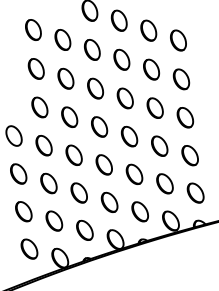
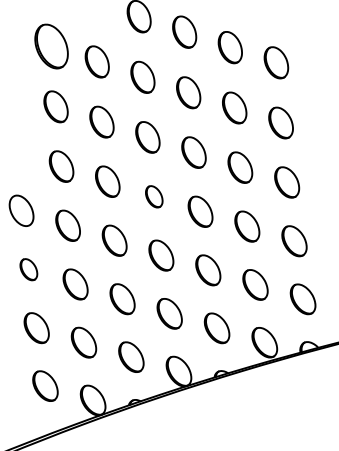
part: (33, 29) -> (51, 45), size x1.4
part: (99, 126) -> (154, 196), size x0.7
part: (18, 173) -> (28, 268), size x0.7

